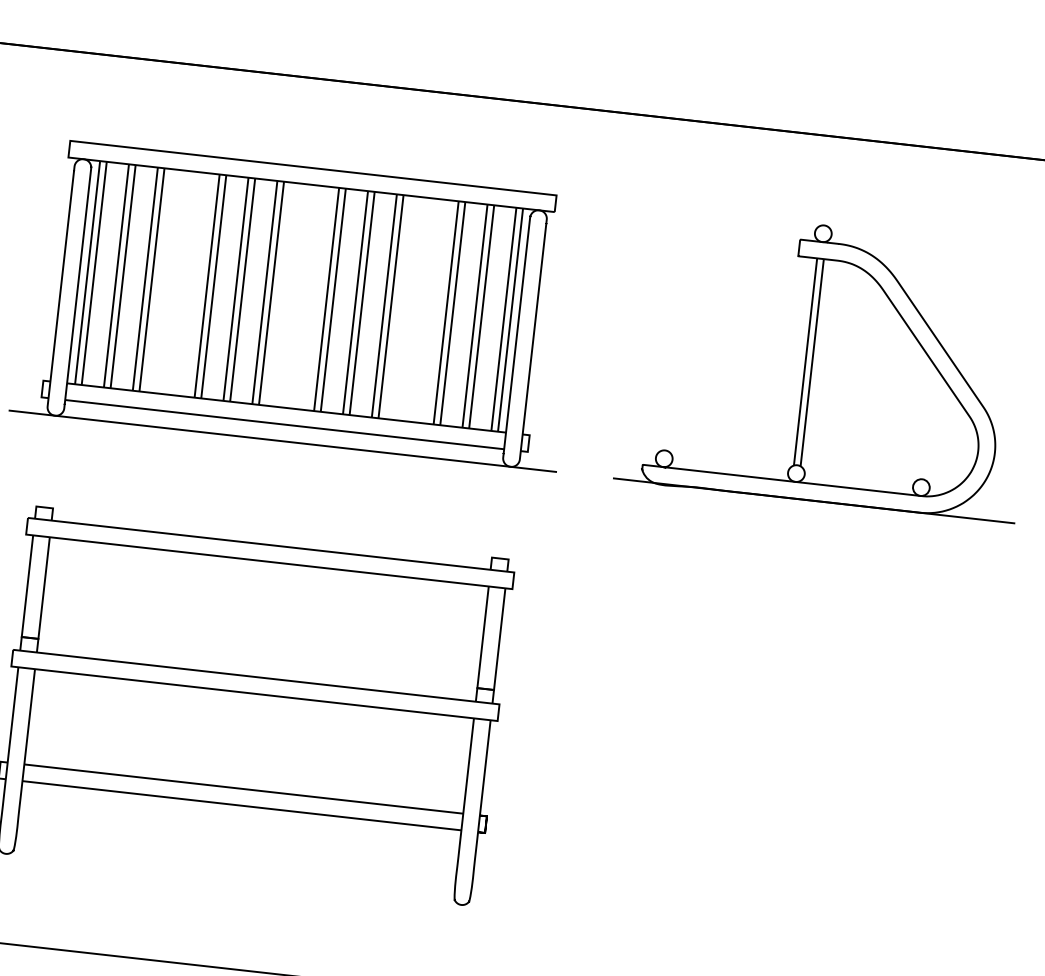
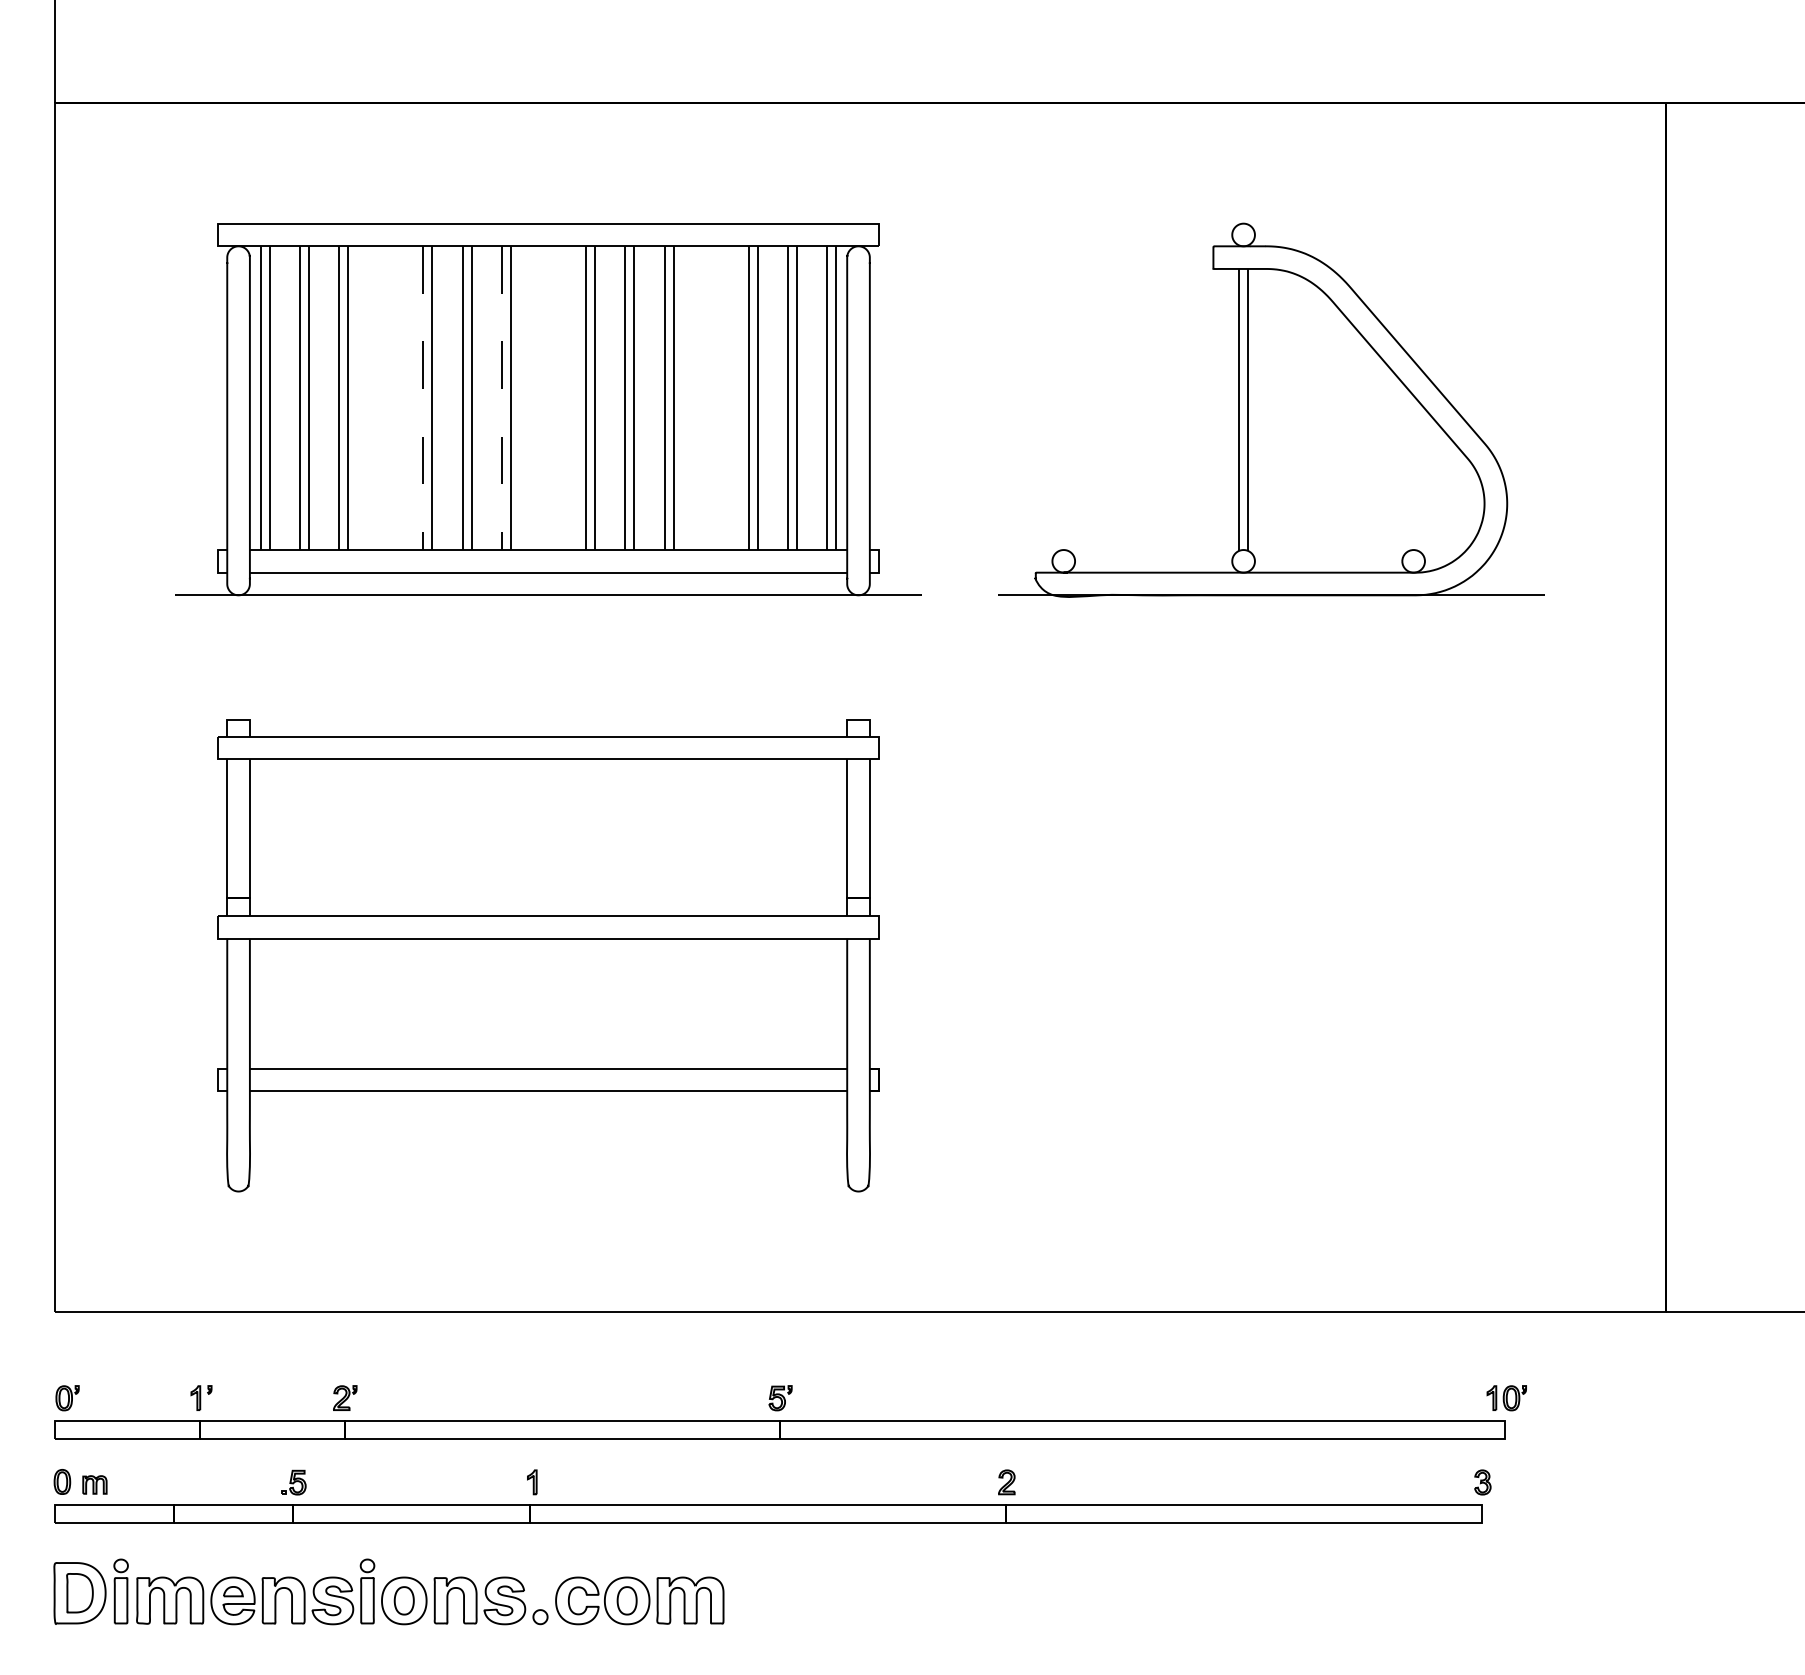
line: (207, 286) -> (423, 398), solid -> dashed
line: (265, 292) -> (502, 398), solid -> dashed

